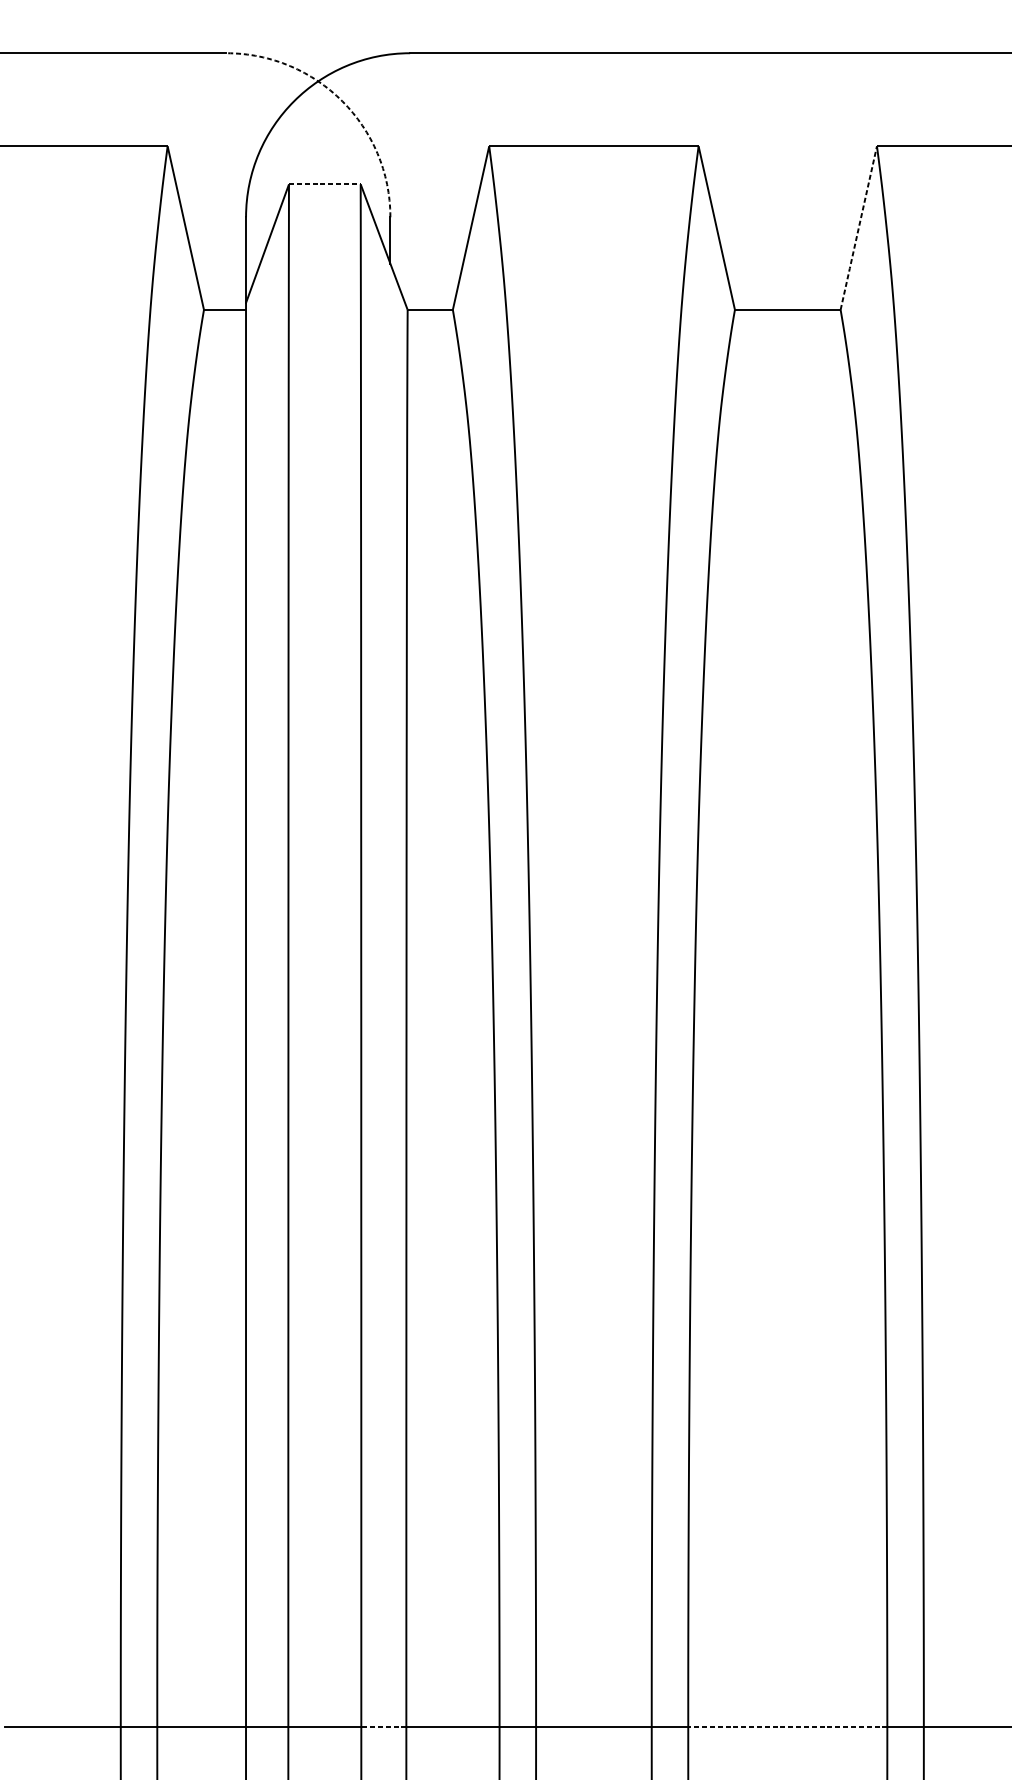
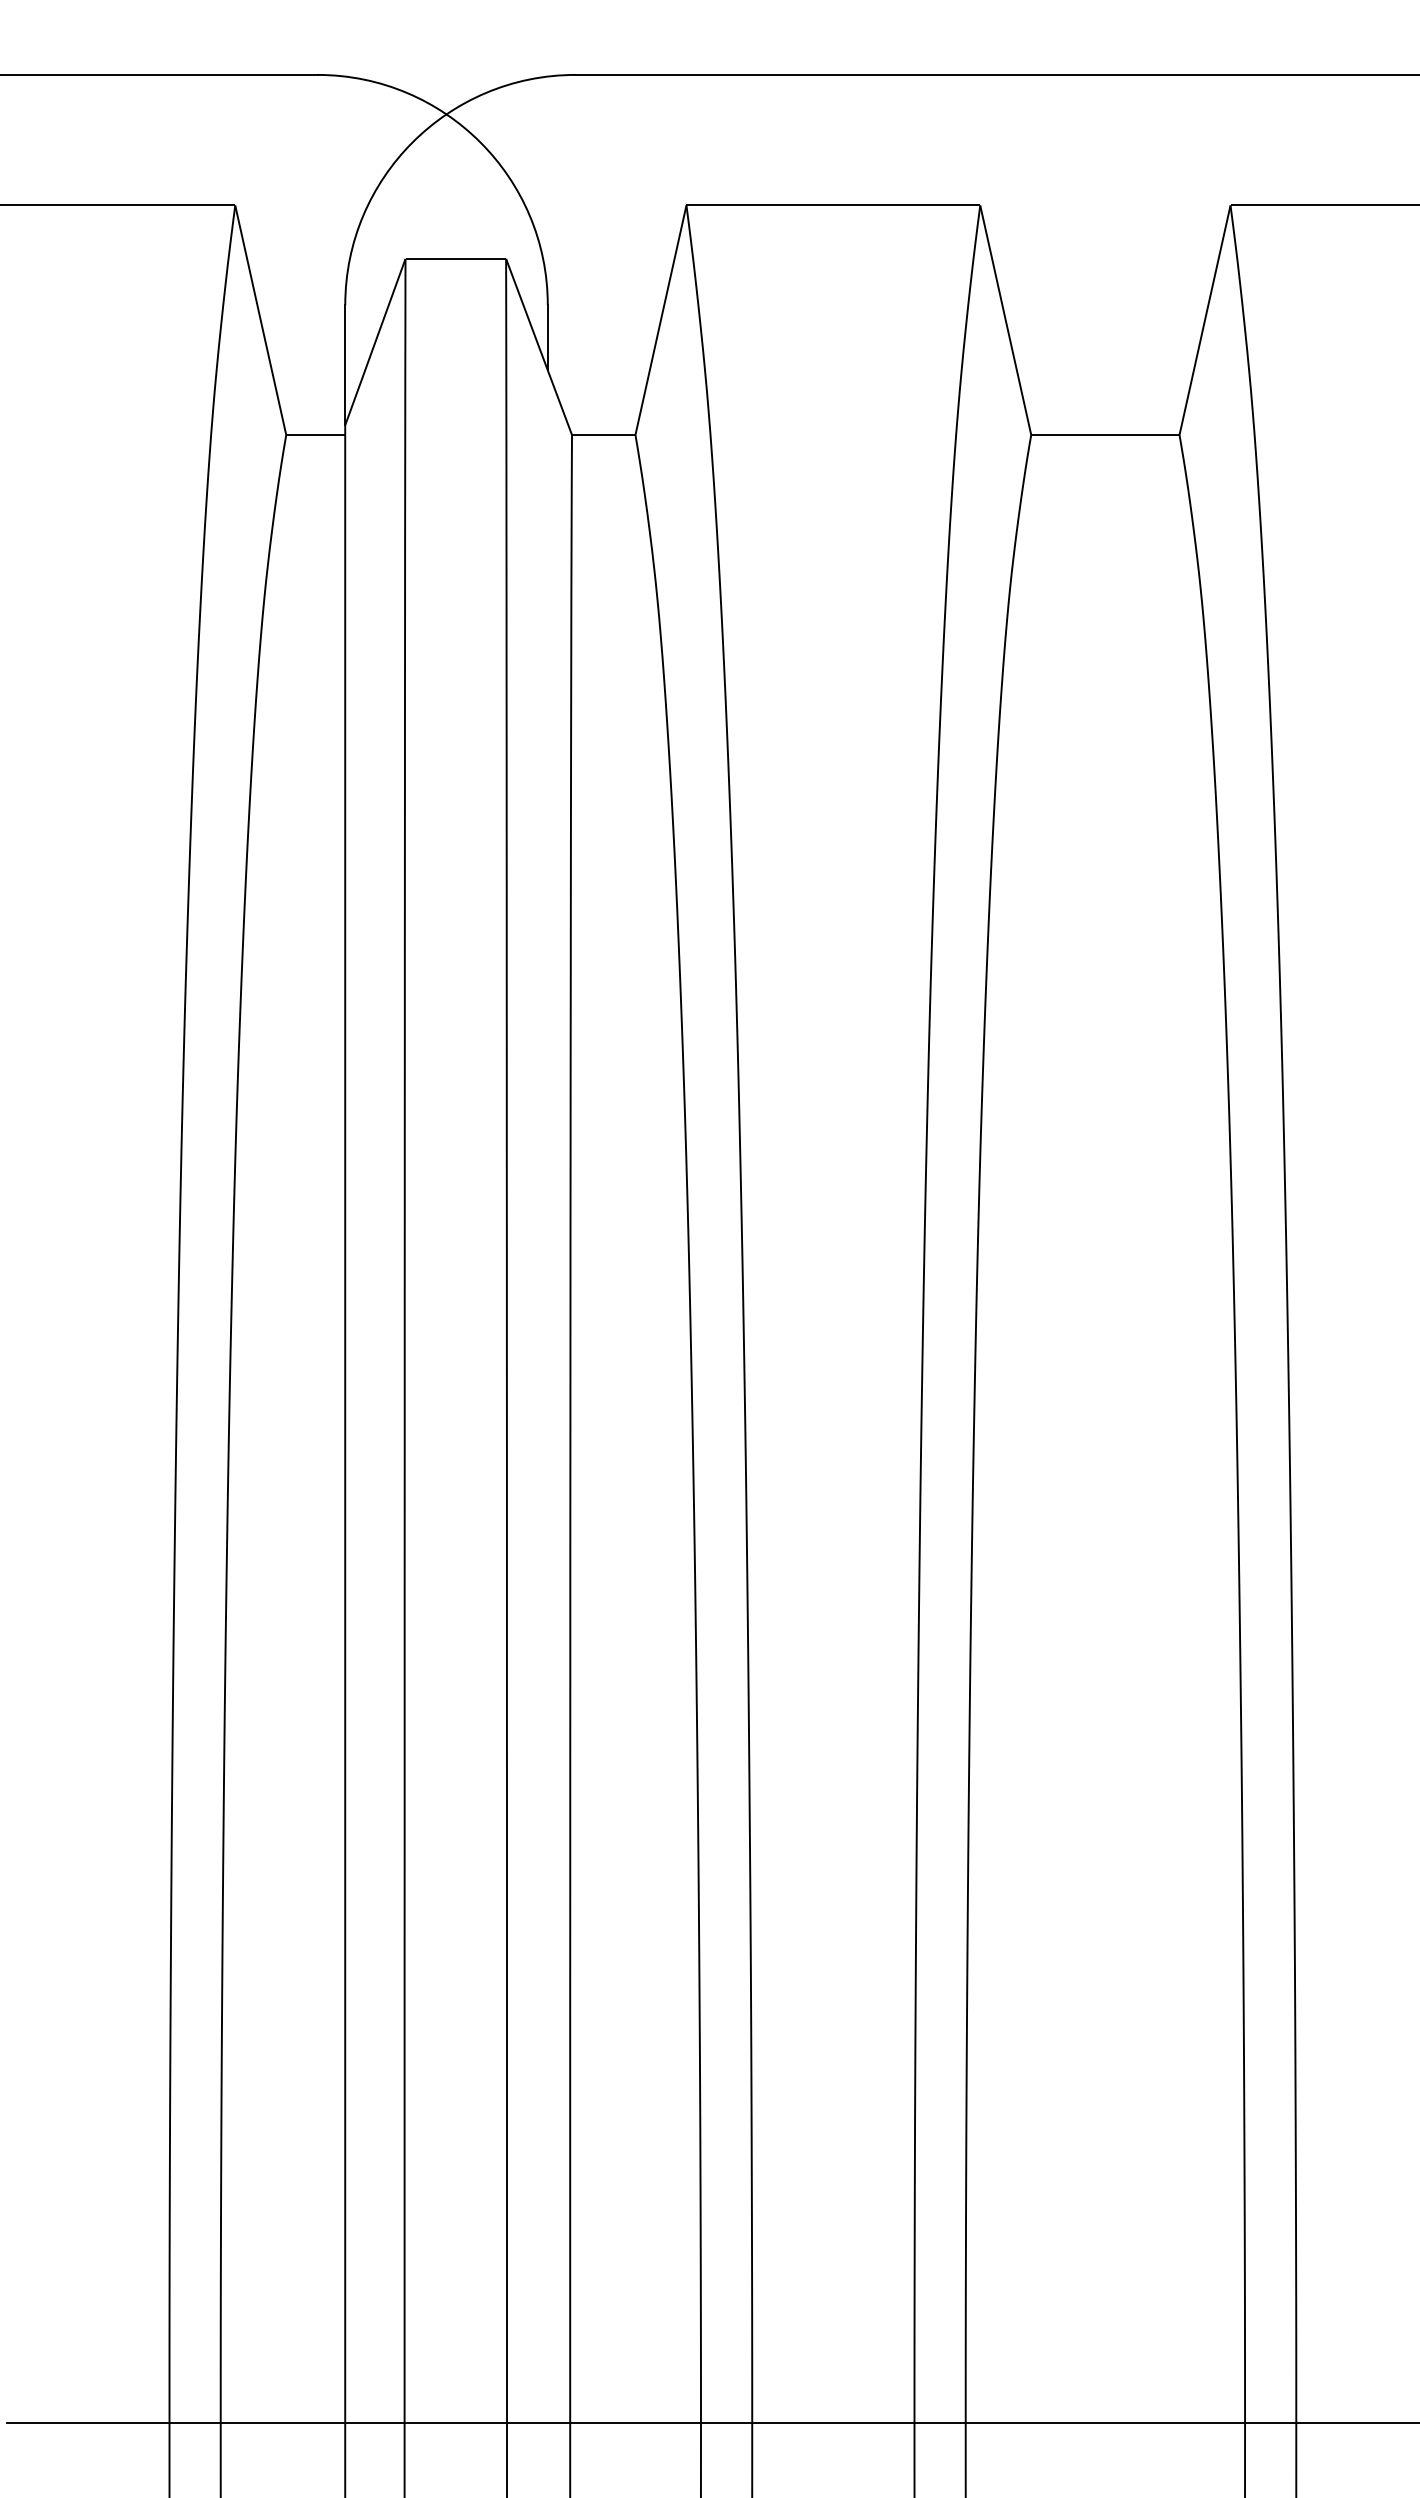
arc: (342, 101) -> (480, 142), dashed -> solid
line: (324, 184) -> (455, 258), dashed -> solid
line: (859, 228) -> (1205, 320), dashed -> solid
line: (383, 1727) -> (538, 2423), dashed -> solid
line: (787, 1727) -> (1105, 2423), dashed -> solid

